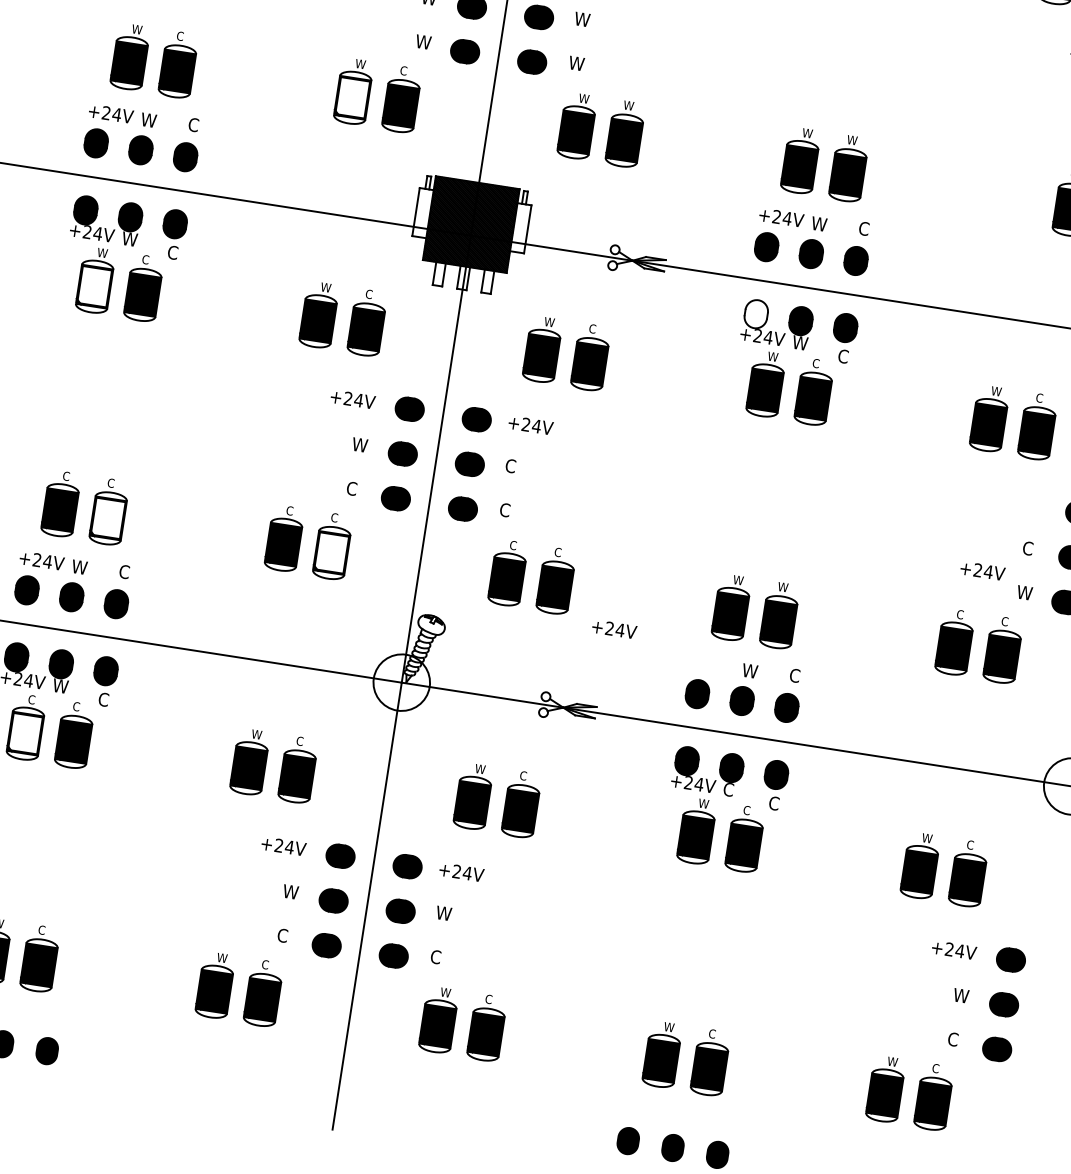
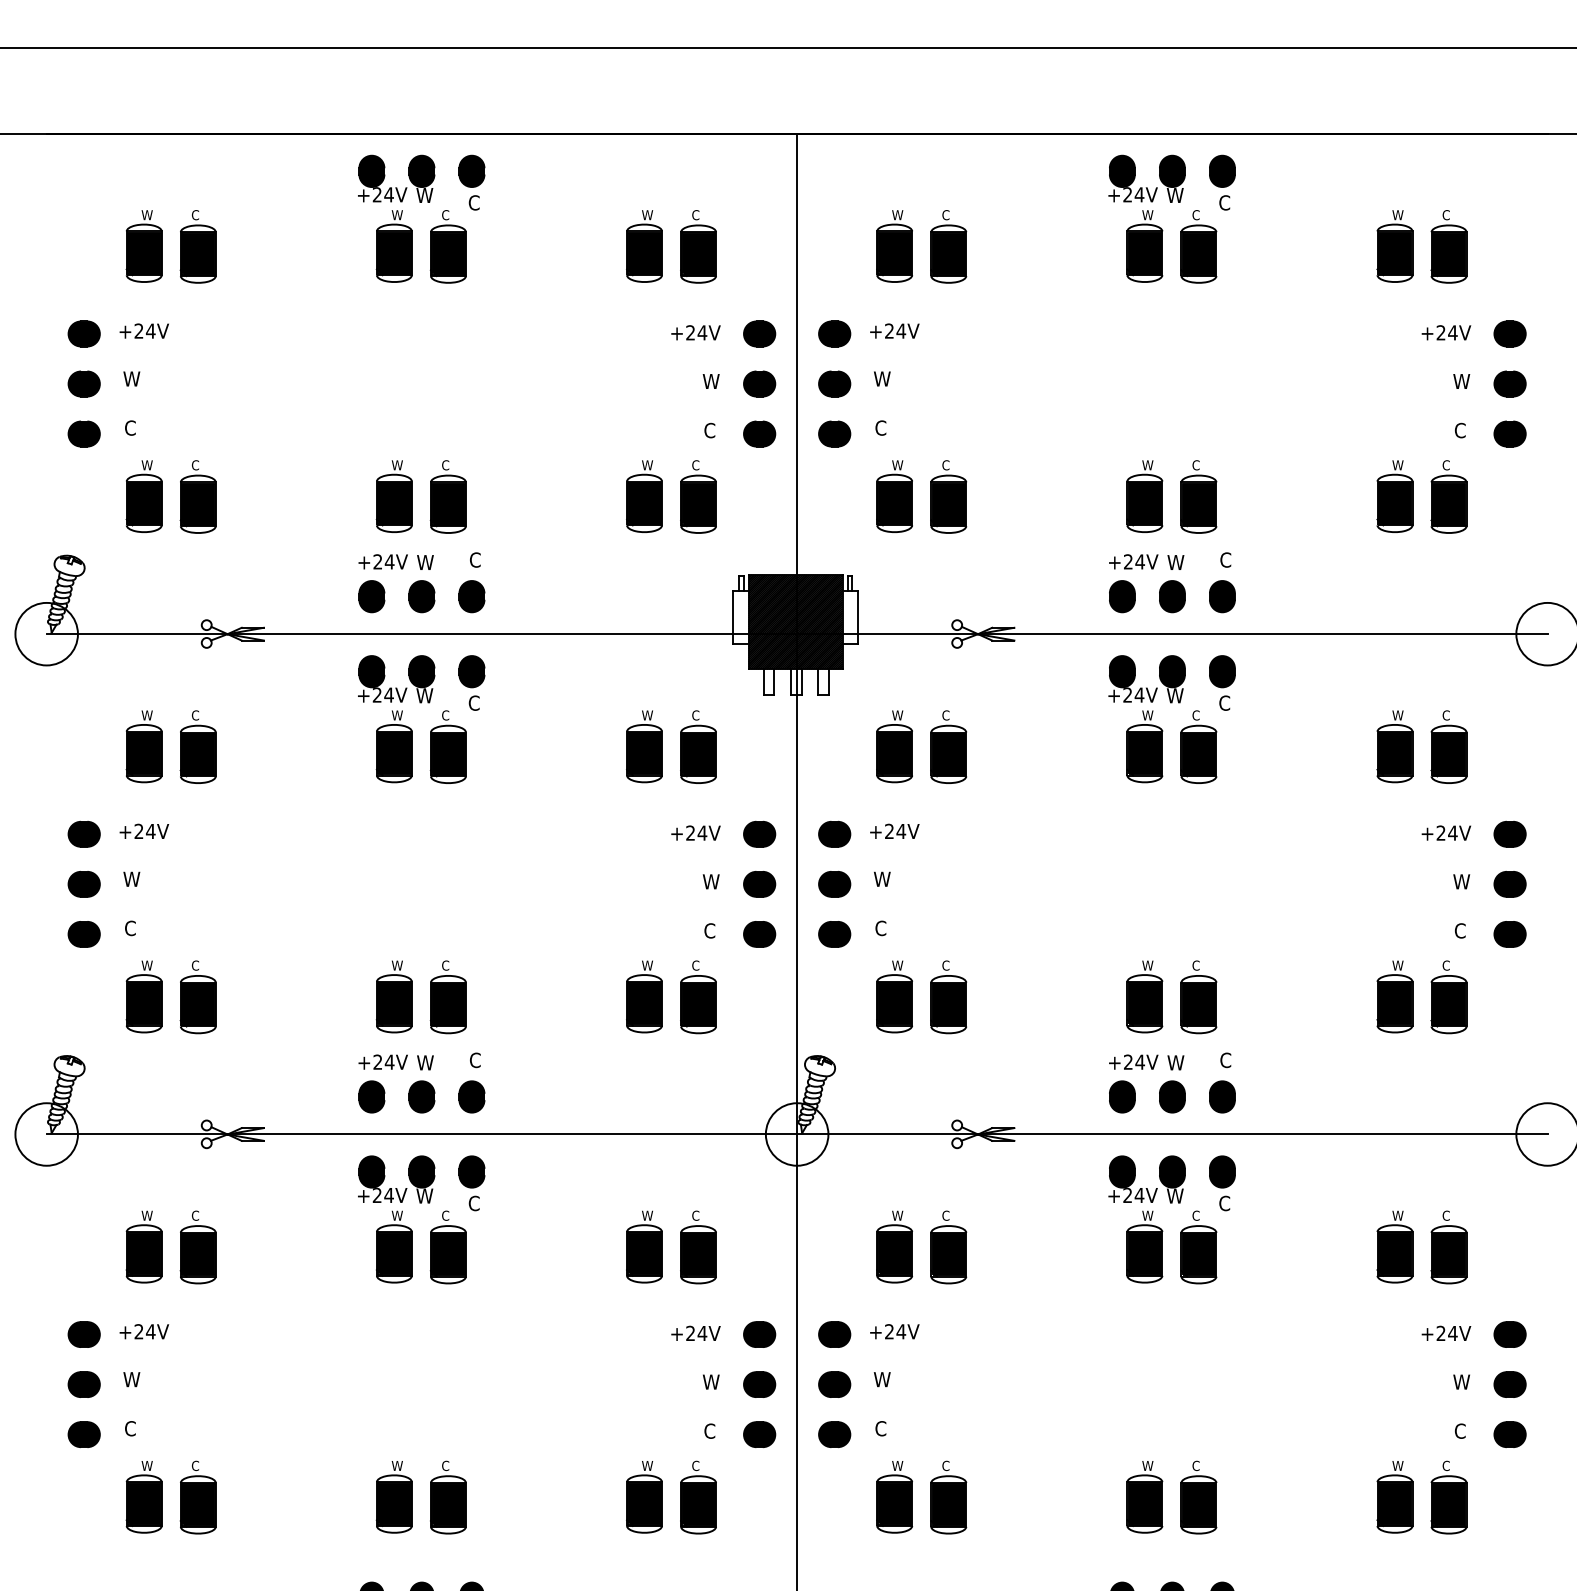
text: (423, 42) -> (712, 430), W -> C
text: (576, 63) -> (883, 427), W -> C
fill: (352, 97) -> (644, 503), added
text: (628, 105) -> (947, 465), W -> C
text: (851, 140) -> (1197, 465), W -> C
part: (1023, 195) -> (1394, 496), added
fill: (94, 286) -> (394, 753), added
fill: (755, 313) -> (1121, 671), added
text: (513, 466) -> (882, 879), C -> W
text: (67, 476) -> (396, 965), C -> W
text: (291, 511) -> (647, 965), C -> W
fill: (108, 518) -> (448, 1004), added
text: (514, 545) -> (897, 965), C -> W
text: (1030, 548) -> (1461, 881), C -> W
fill: (331, 552) -> (698, 1004), added
text: (982, 570) -> (1445, 832), moved
text: (782, 587) -> (1197, 965), W -> C
text: (1024, 592) -> (1462, 930), W -> C
text: (961, 614) -> (1397, 965), C -> W
text: (614, 628) -> (1133, 1061), moved
text: (32, 699) -> (396, 1215), C -> W
fill: (25, 733) -> (394, 1253), added
text: (731, 789) -> (1175, 1195), C -> W

